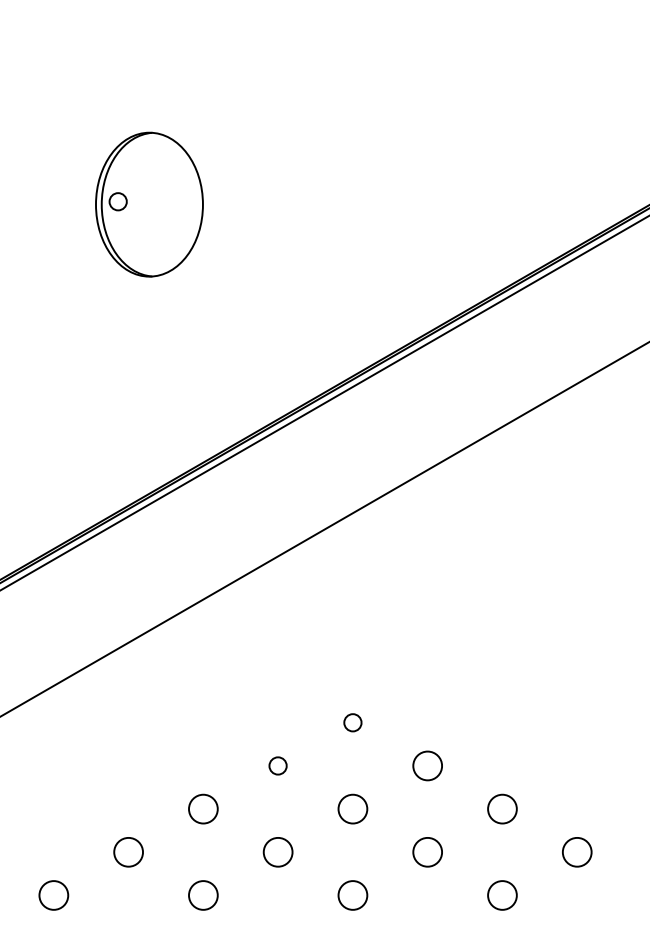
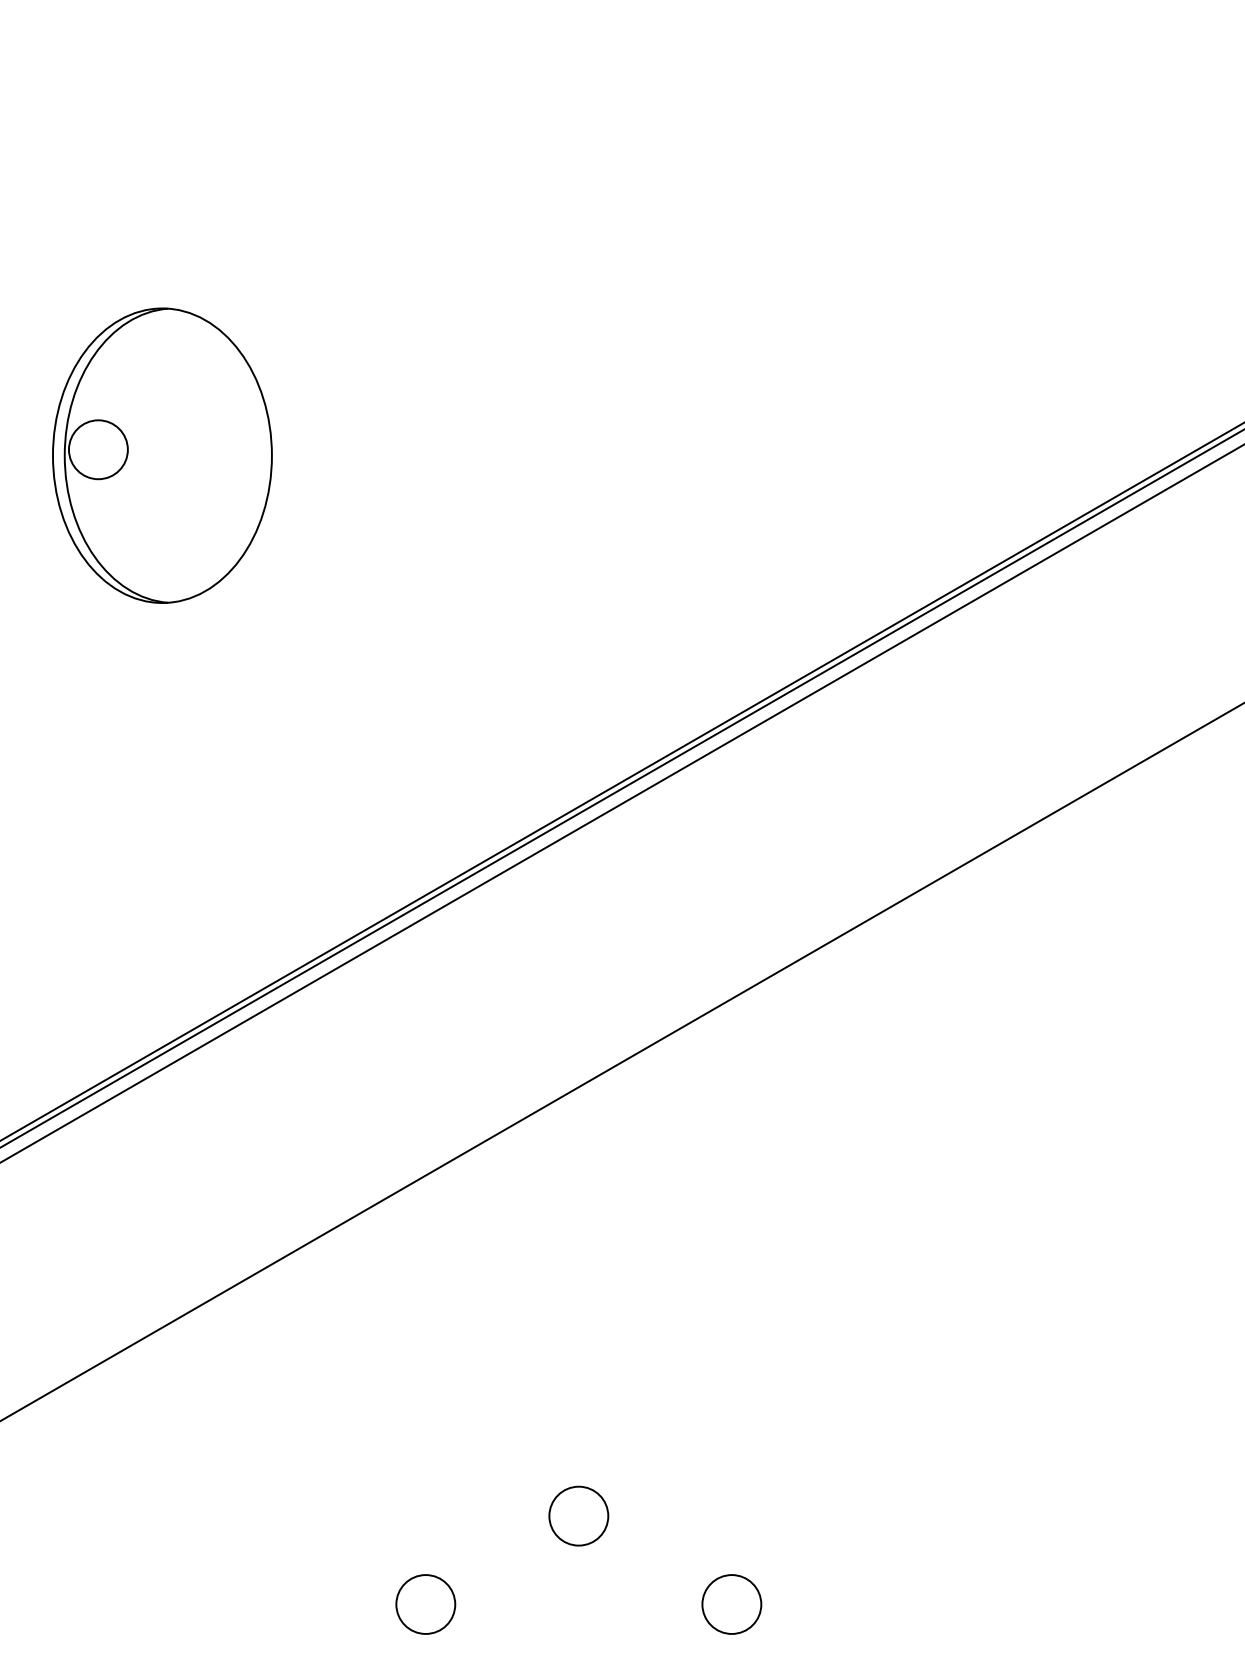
circle: (117, 201) -> (96, 449), size x1.67
circle: (352, 722) -> (577, 1515), size x1.67
circle: (277, 765) -> (424, 1603), size x1.67

